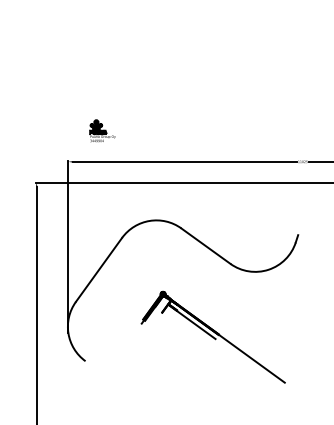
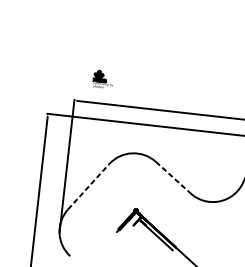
line: (206, 246) -> (173, 178), solid -> dashed
line: (99, 269) -> (89, 186), solid -> dashed

